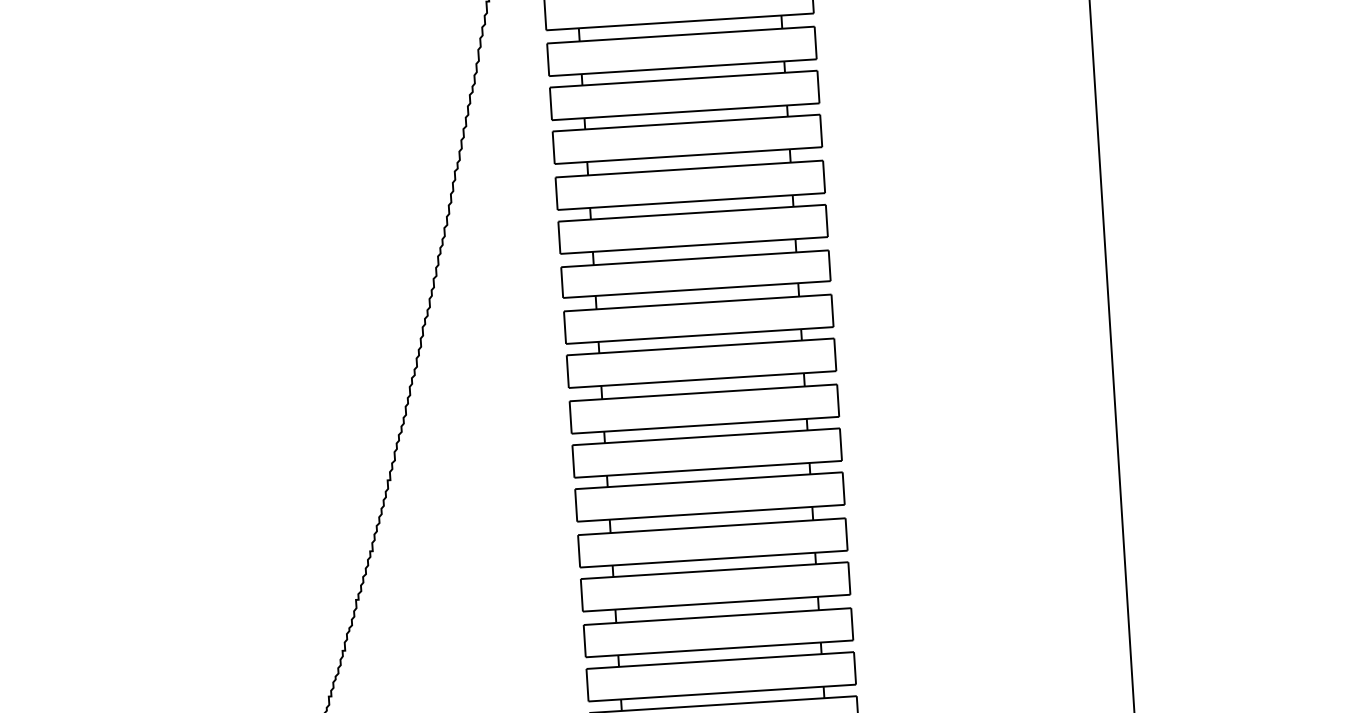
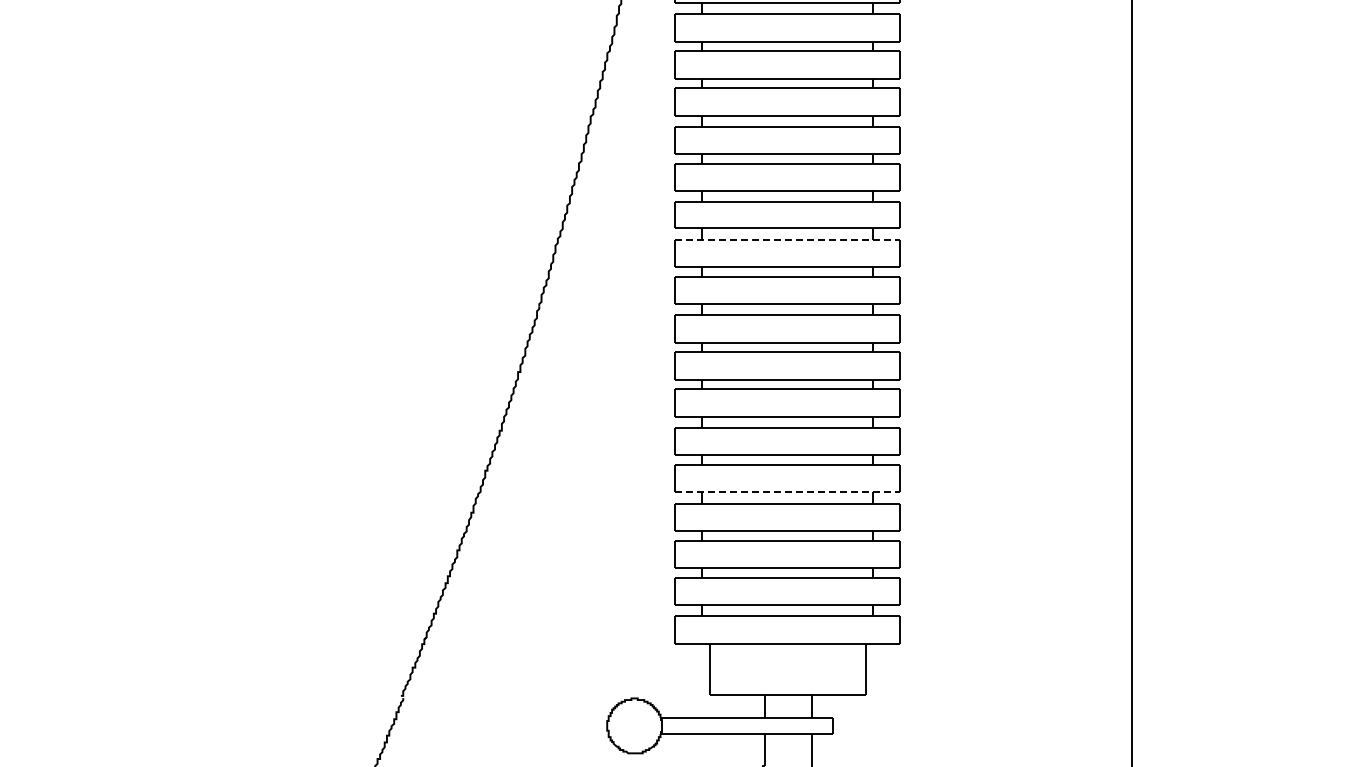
line: (697, 302) -> (787, 239), solid -> dashed
line: (716, 603) -> (787, 492), solid -> dashed

